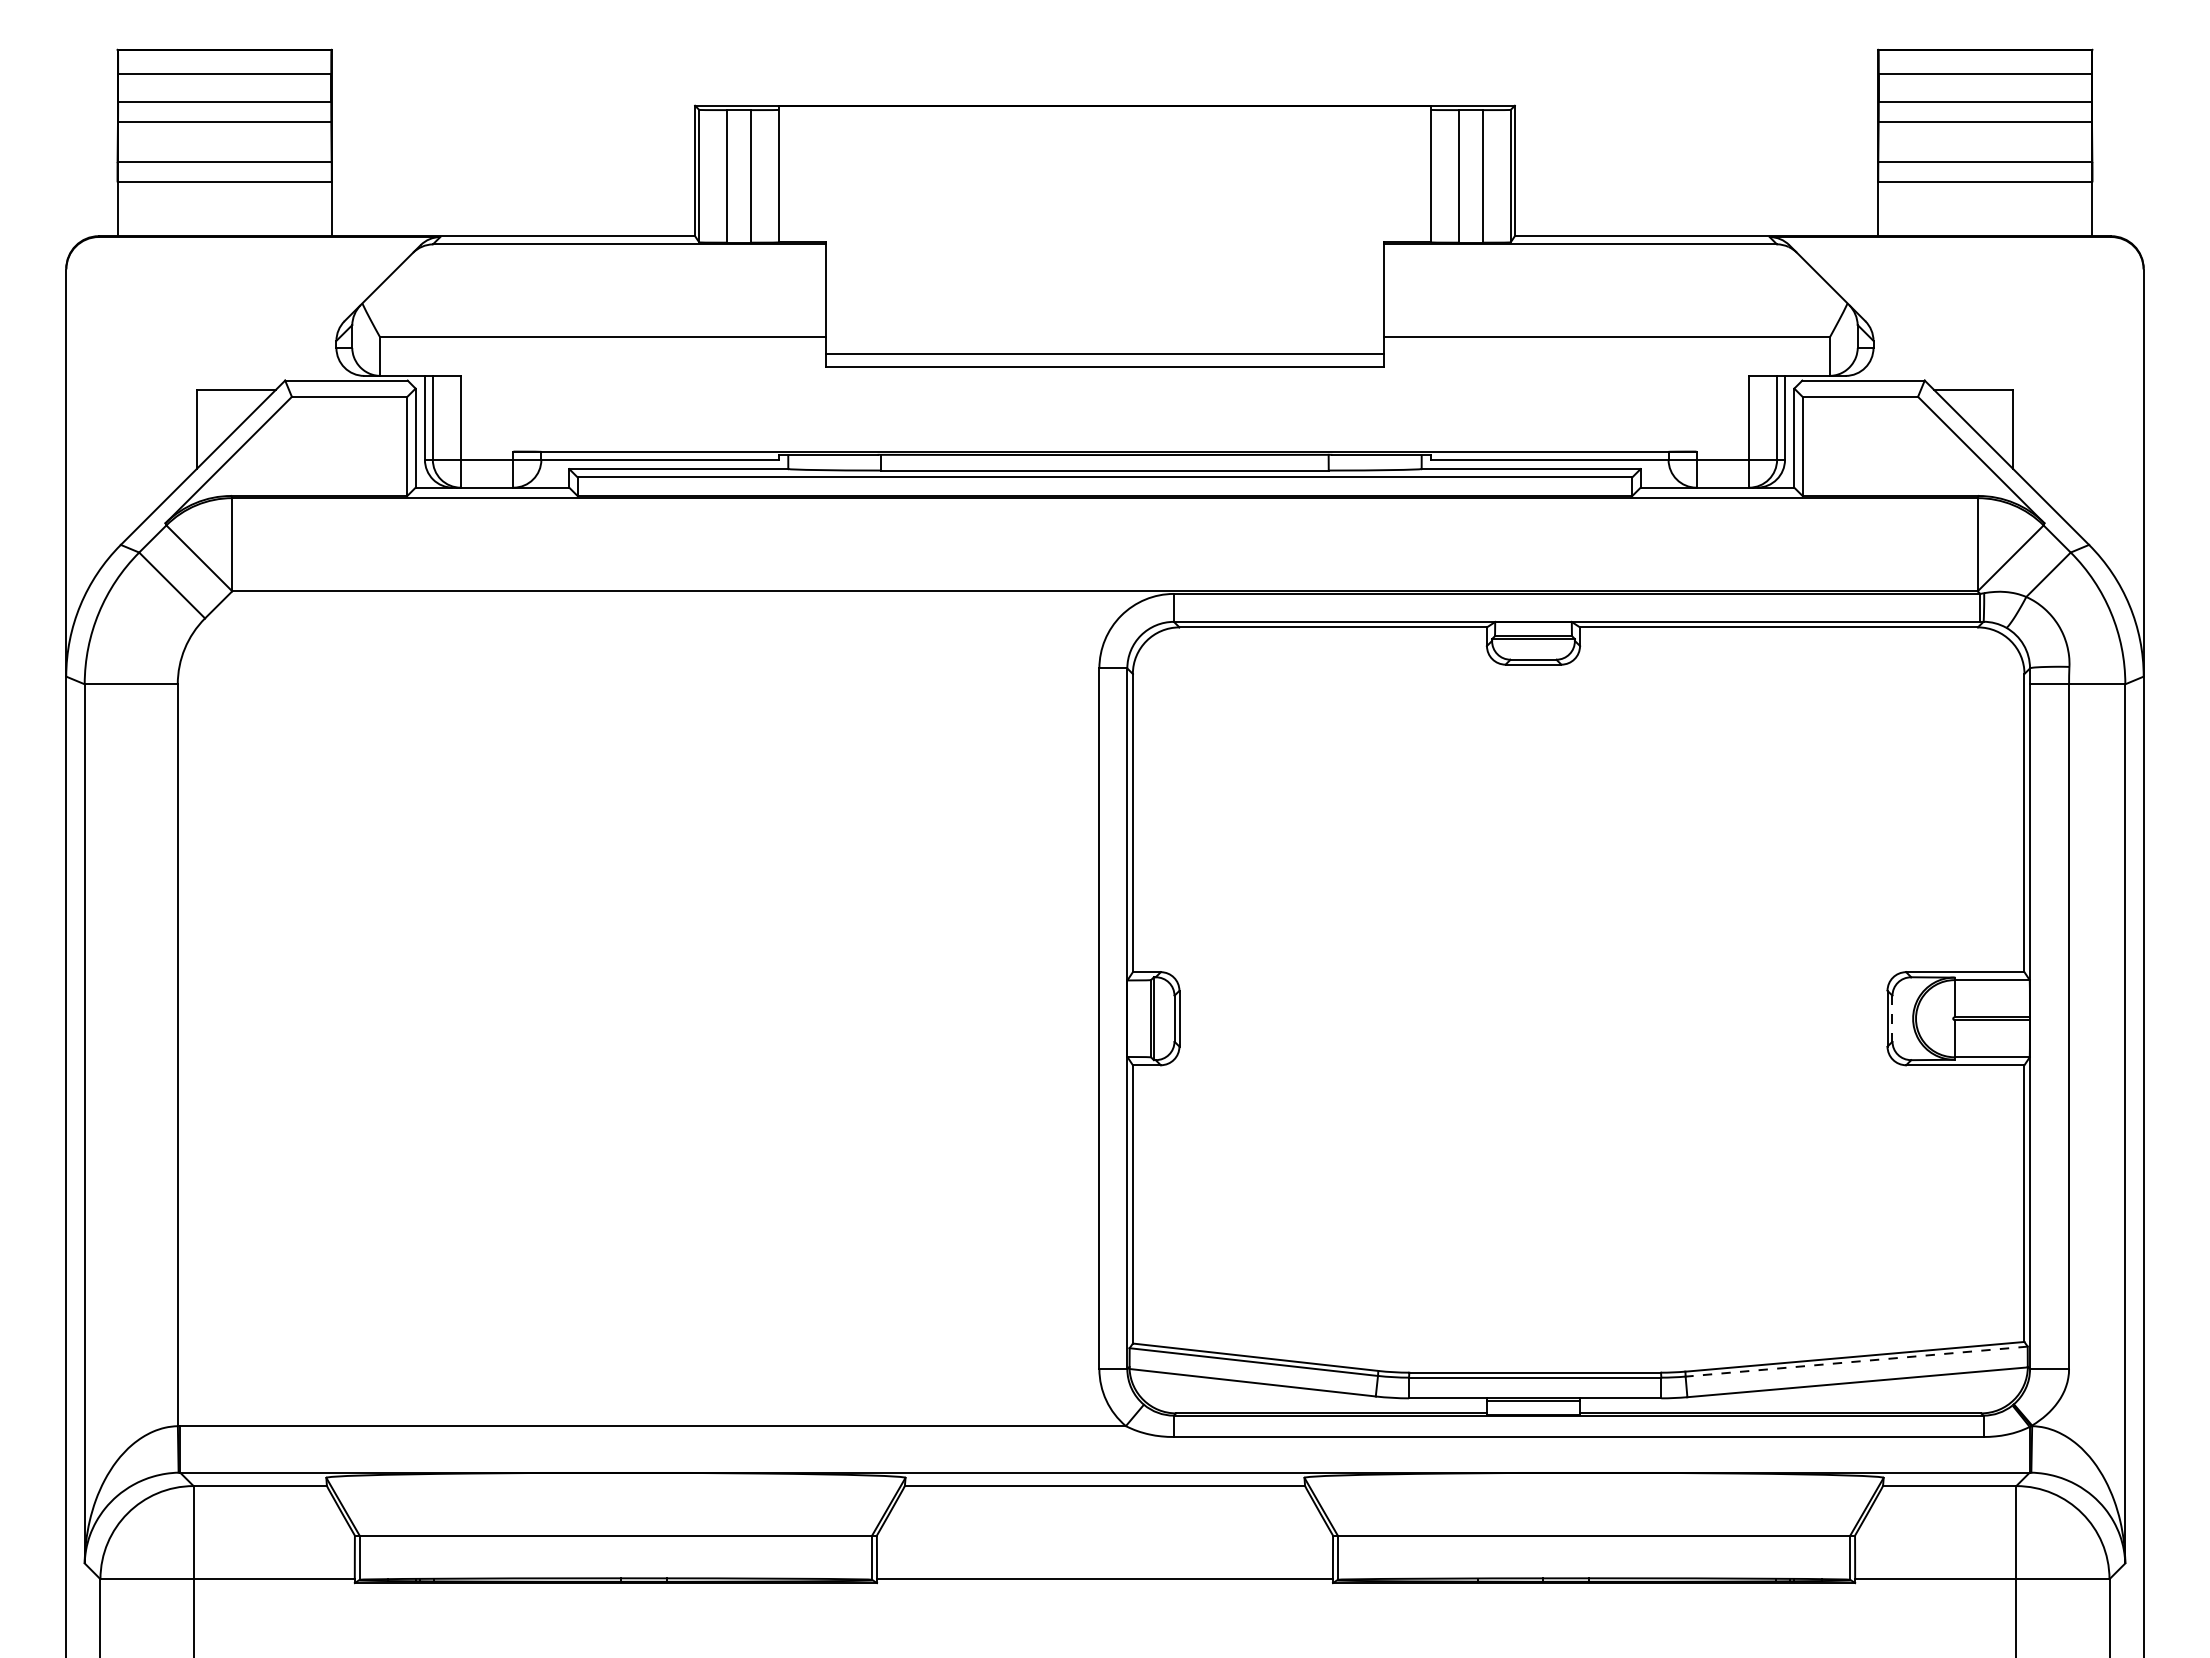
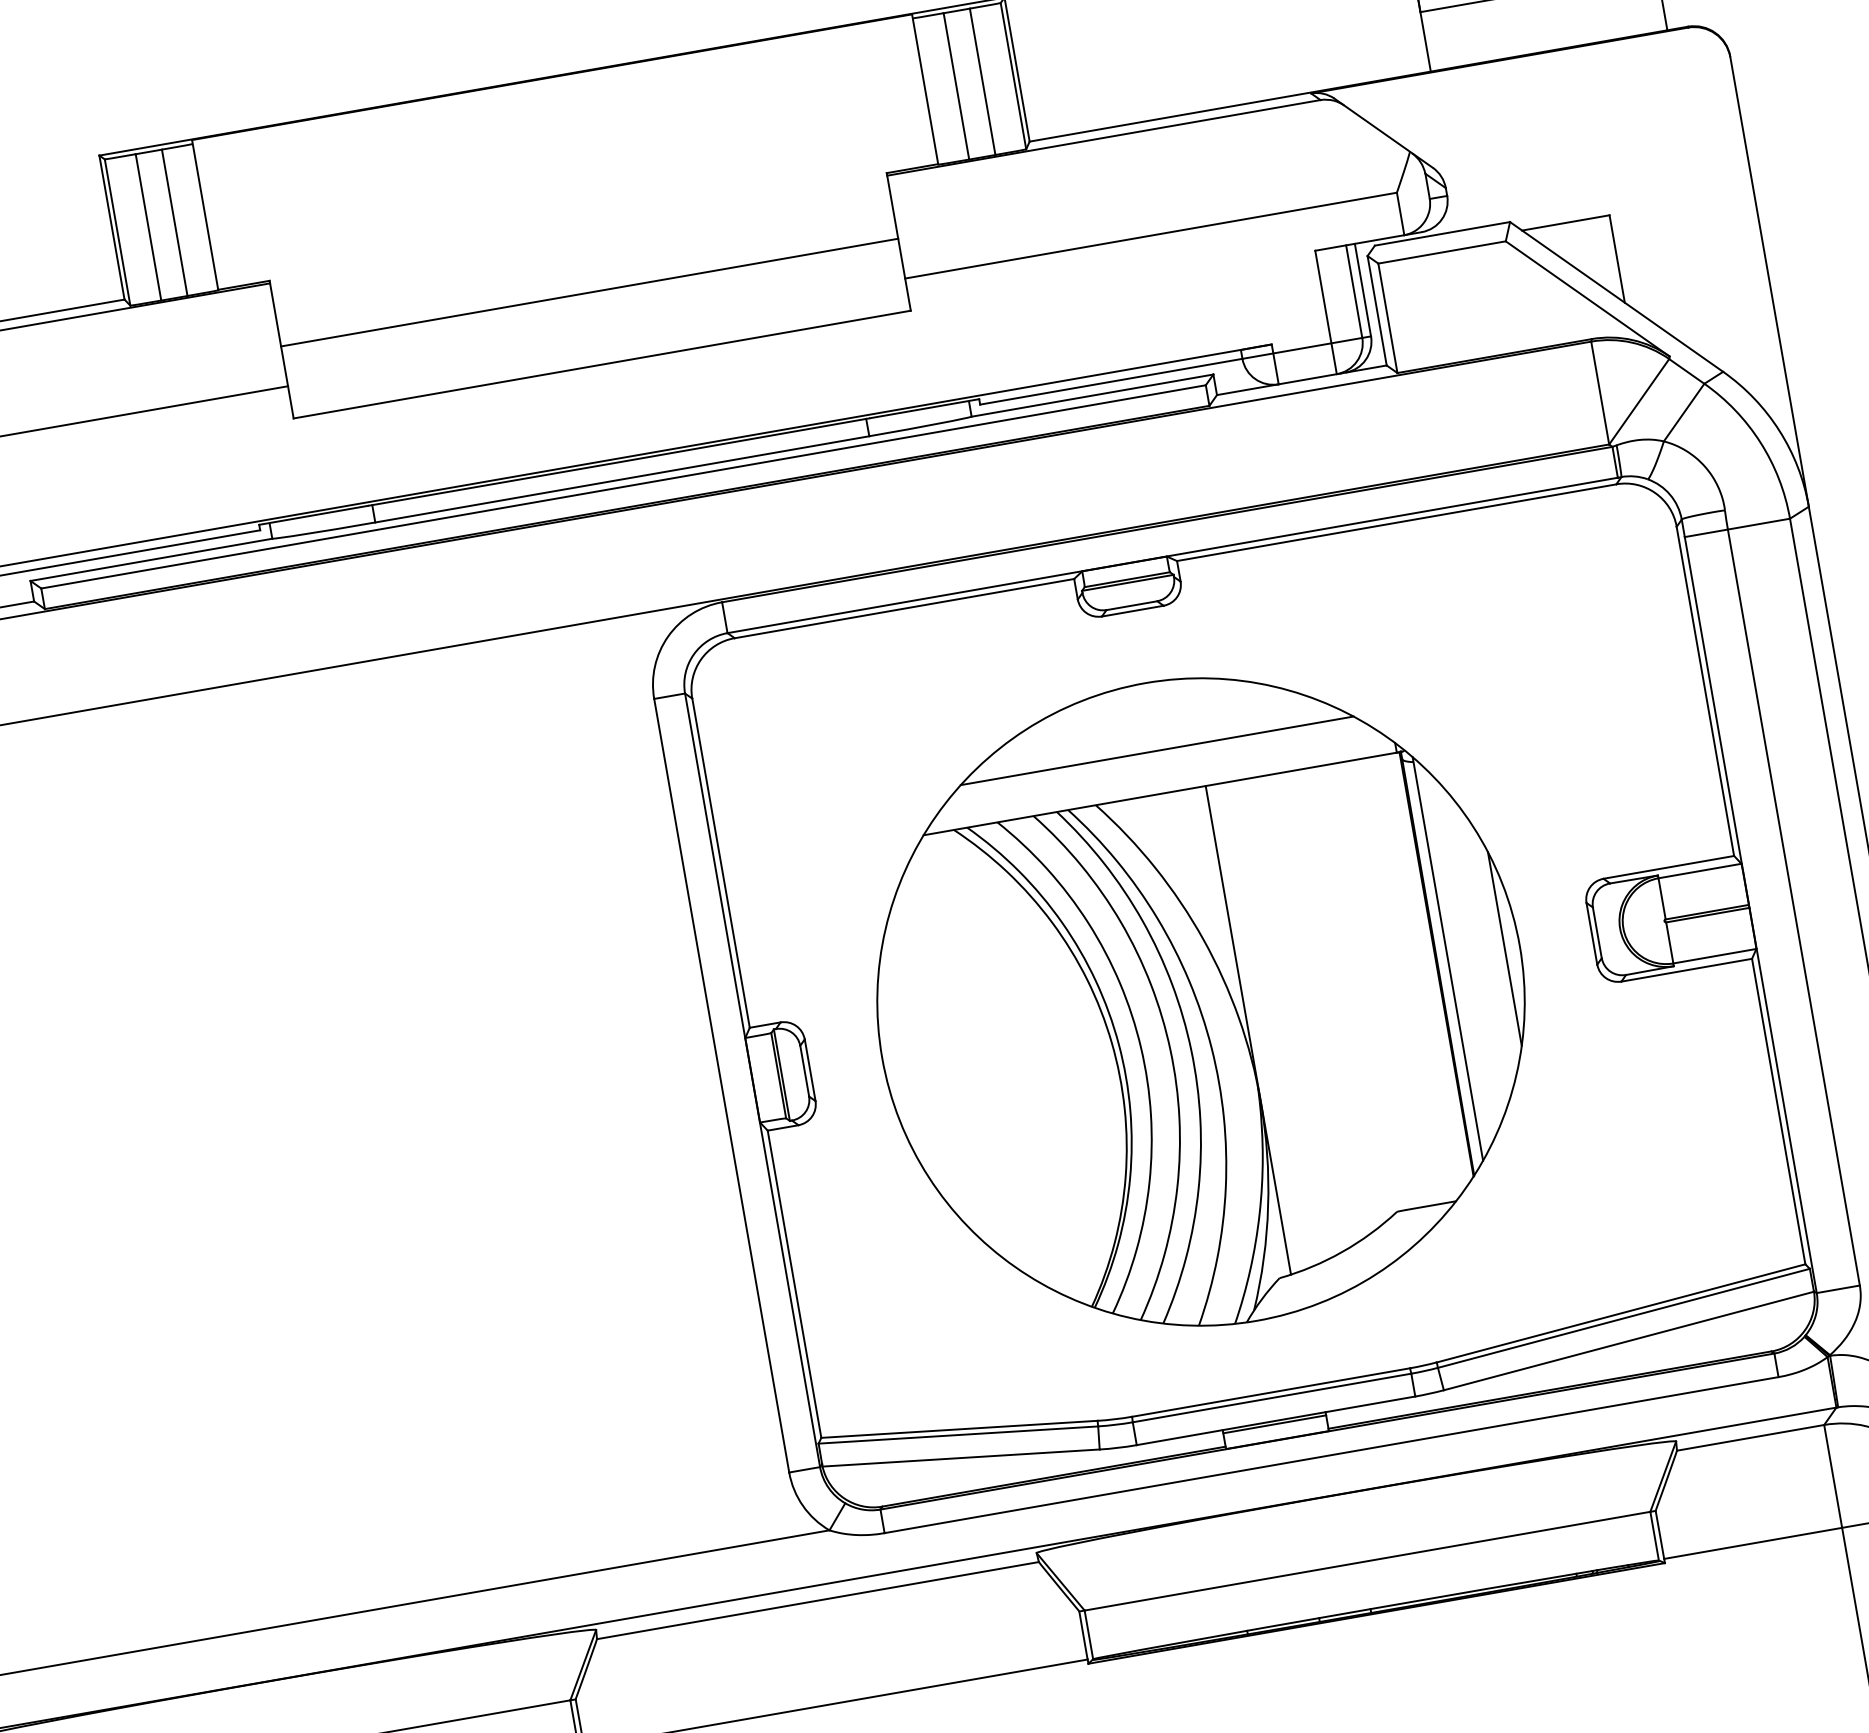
line: (1104, 354) -> (589, 292), moved
part: (1533, 1018) -> (1200, 1001), added
line: (1892, 1019) -> (1597, 933), dashed -> solid
line: (1856, 1361) -> (1623, 1318), dashed -> solid

